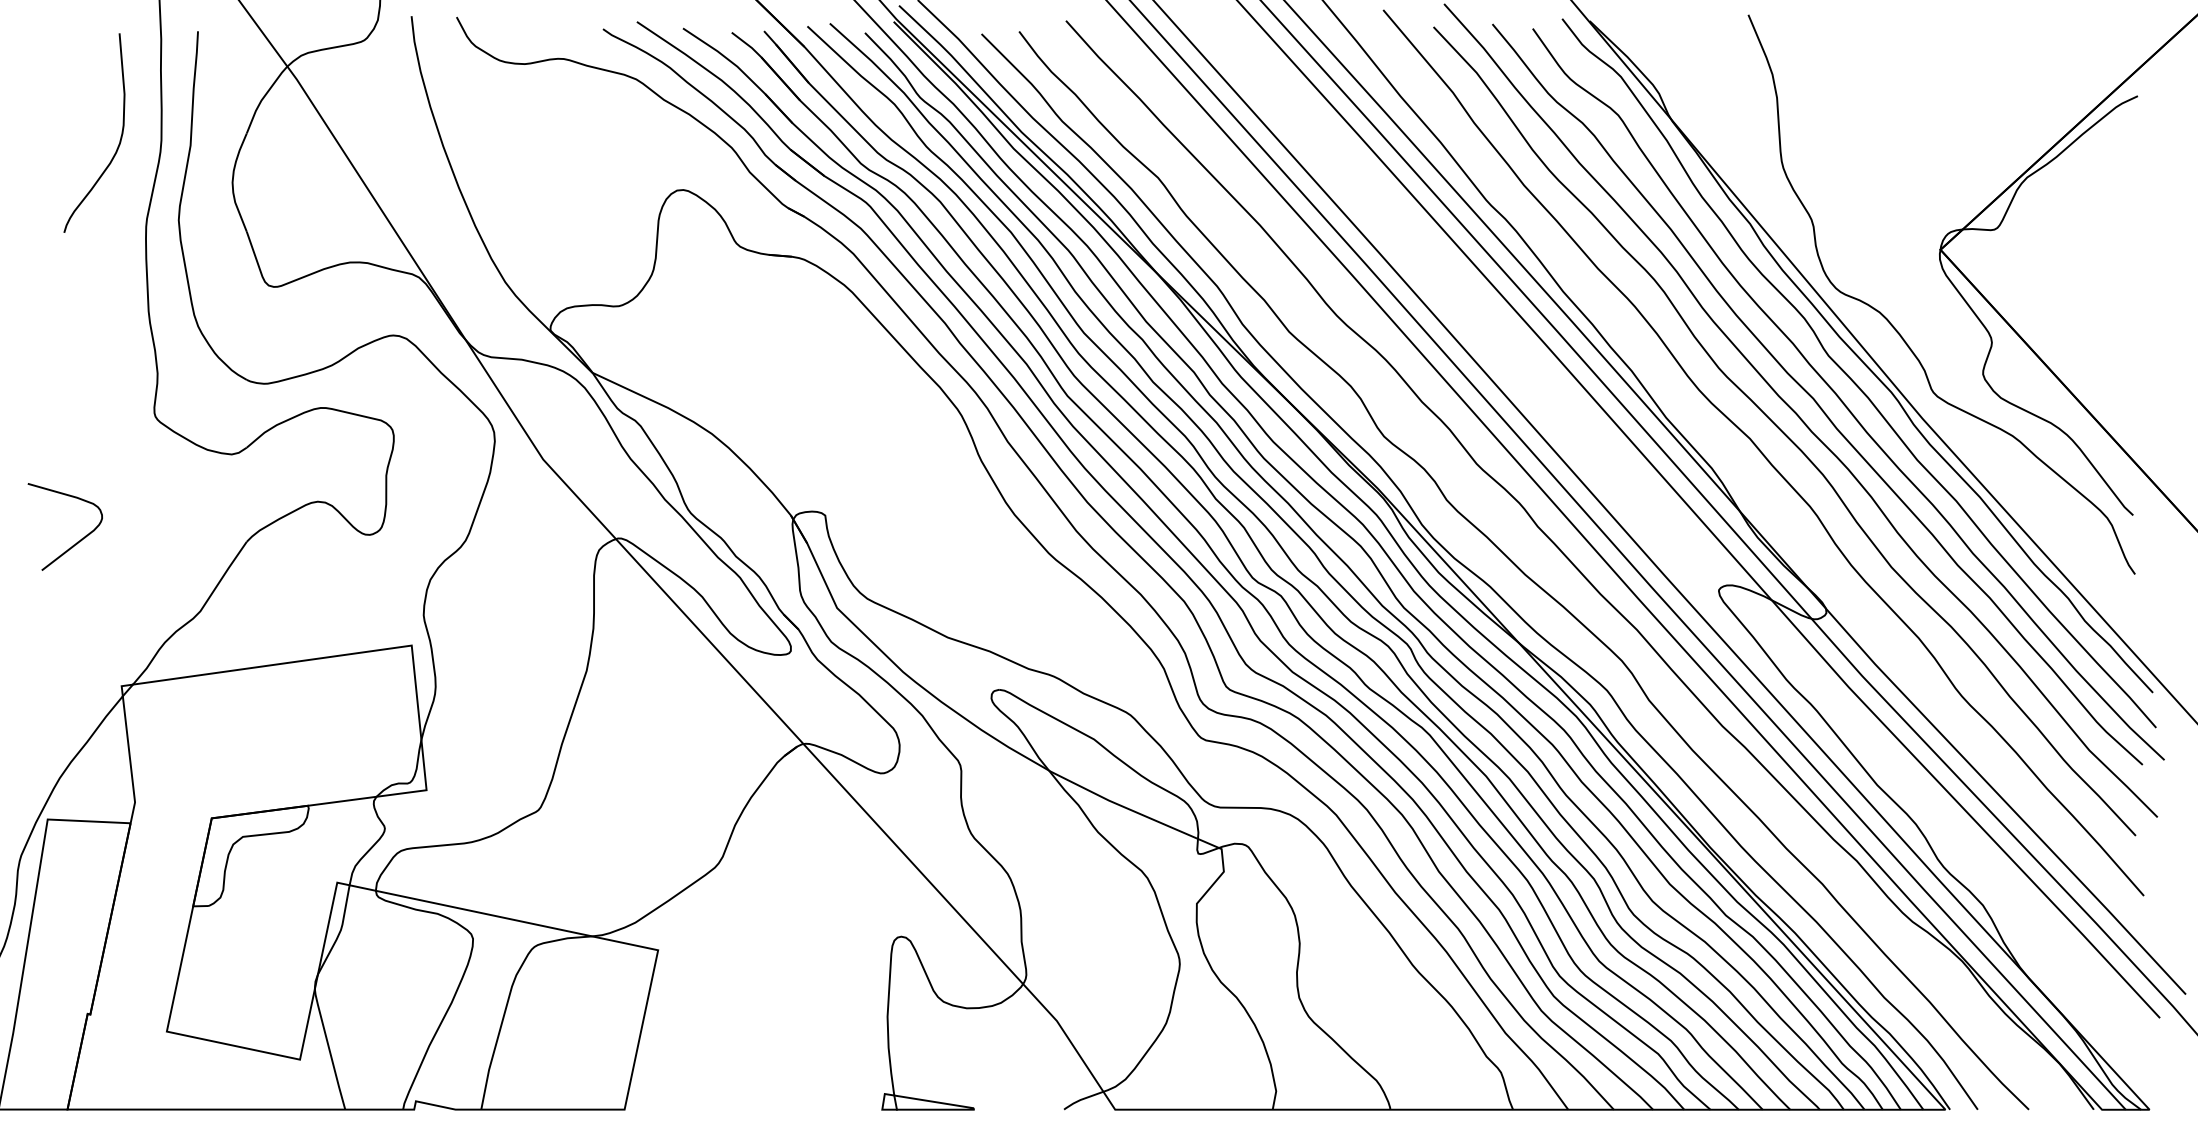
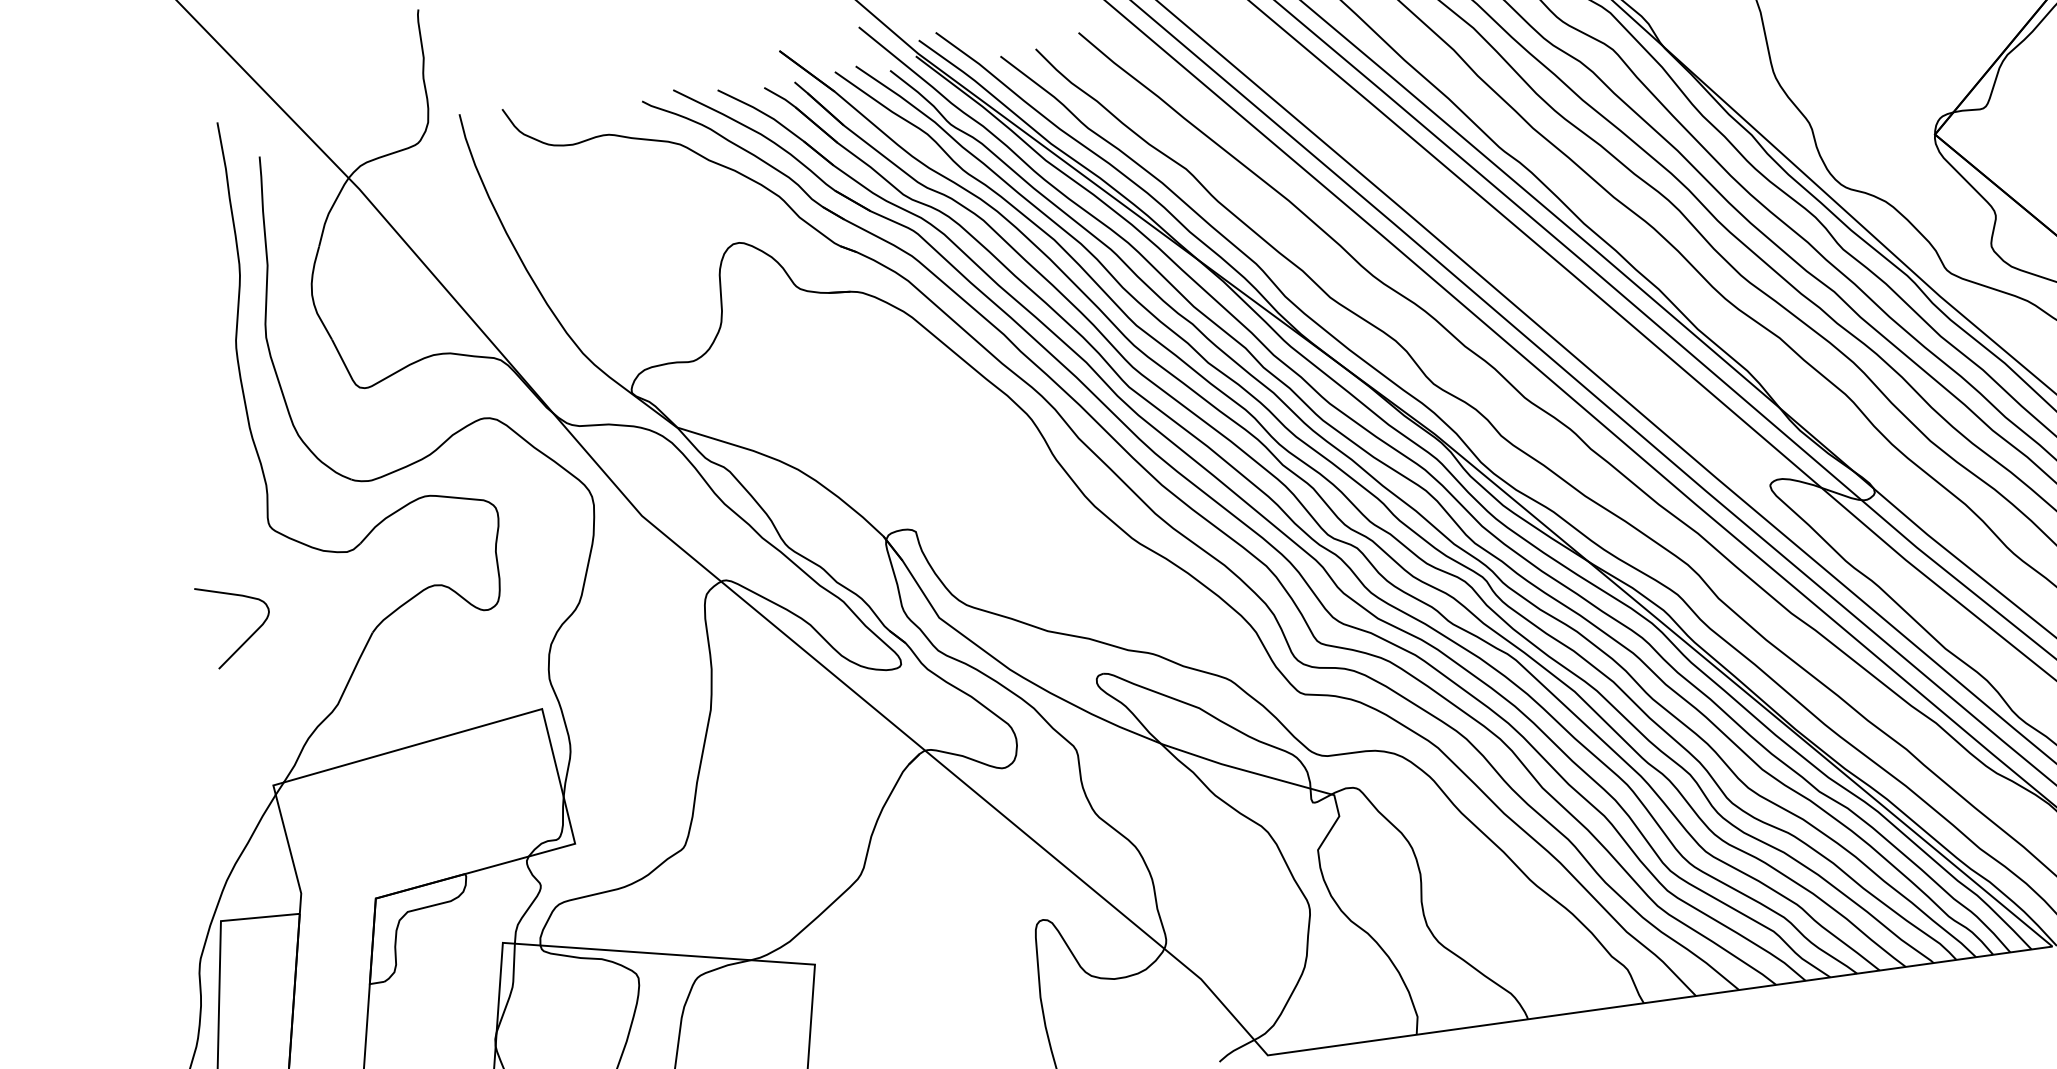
curve: (119, 140) -> (199, 270), removed
curve: (77, 541) -> (248, 636), moved

